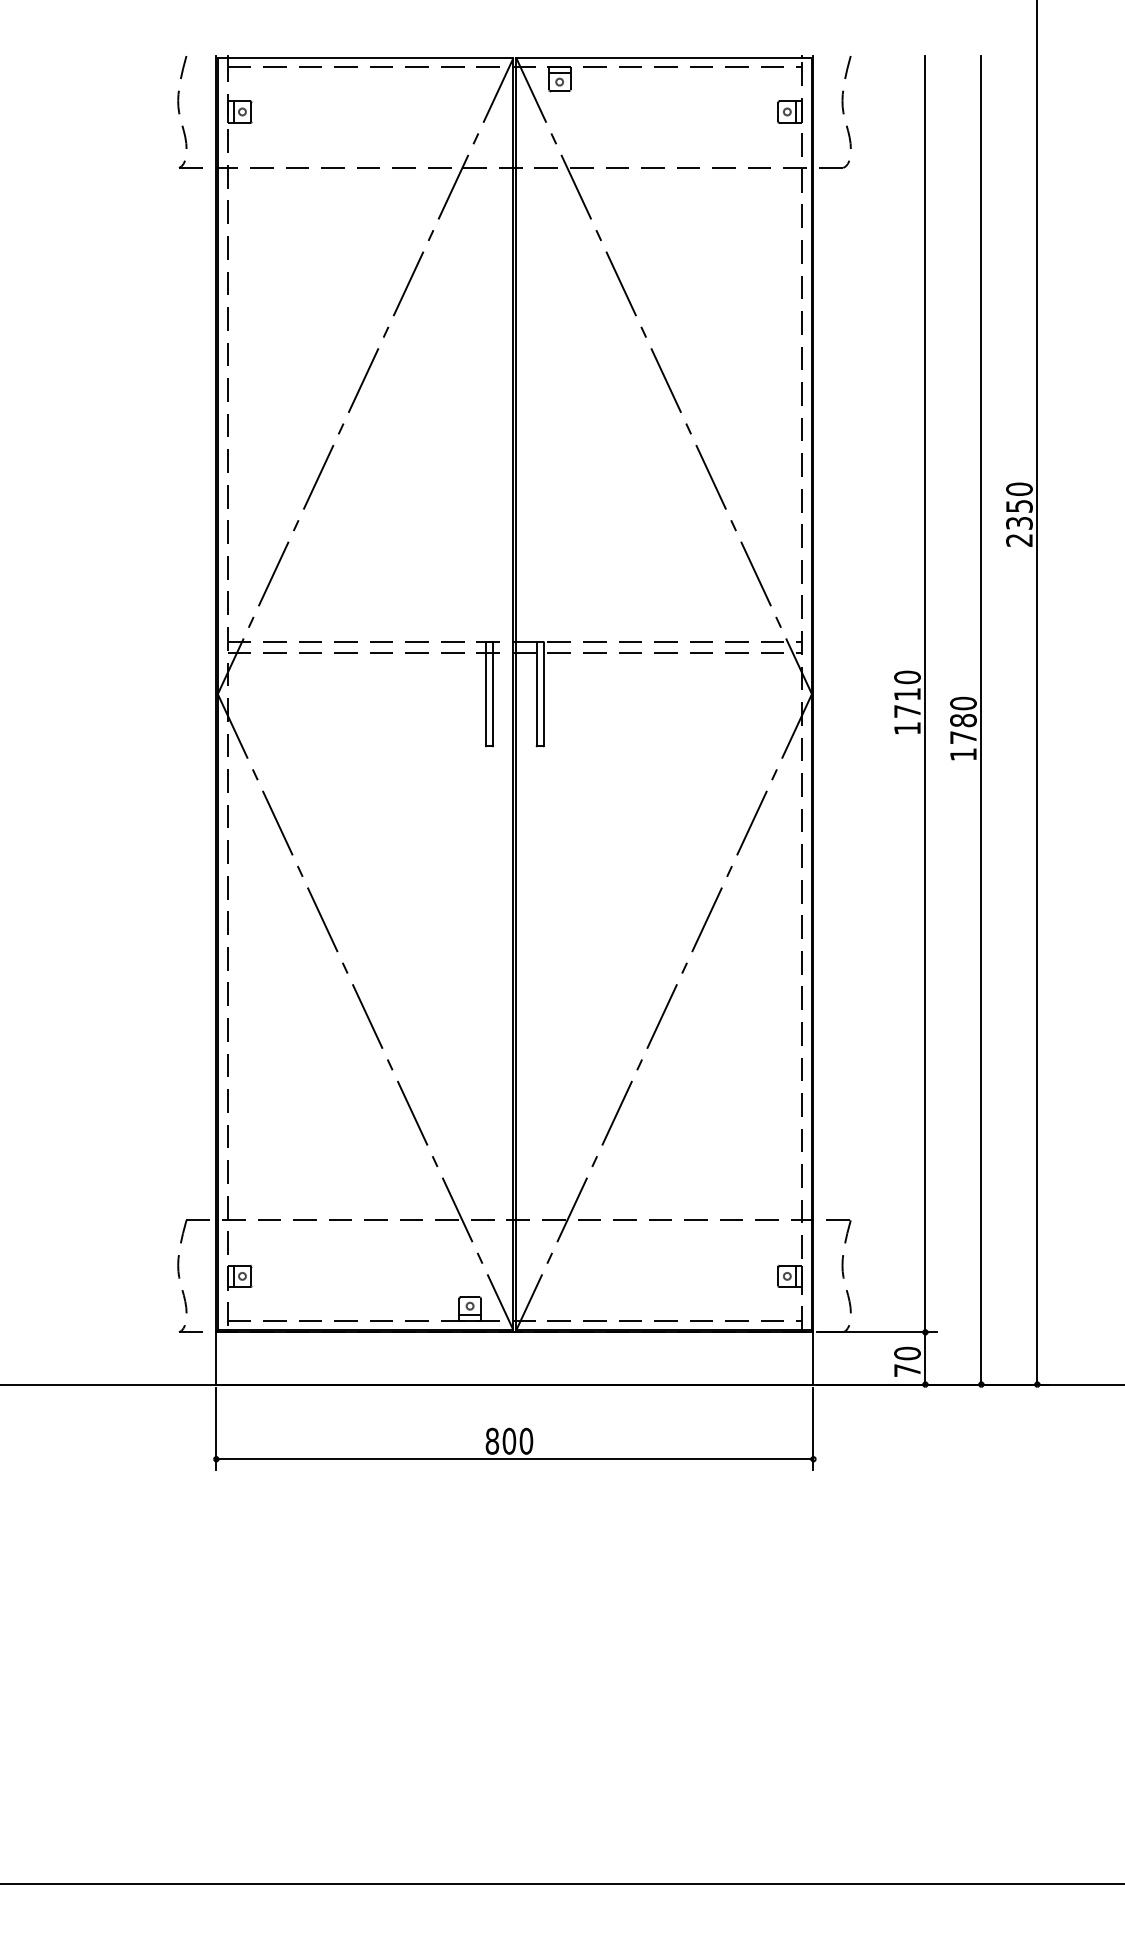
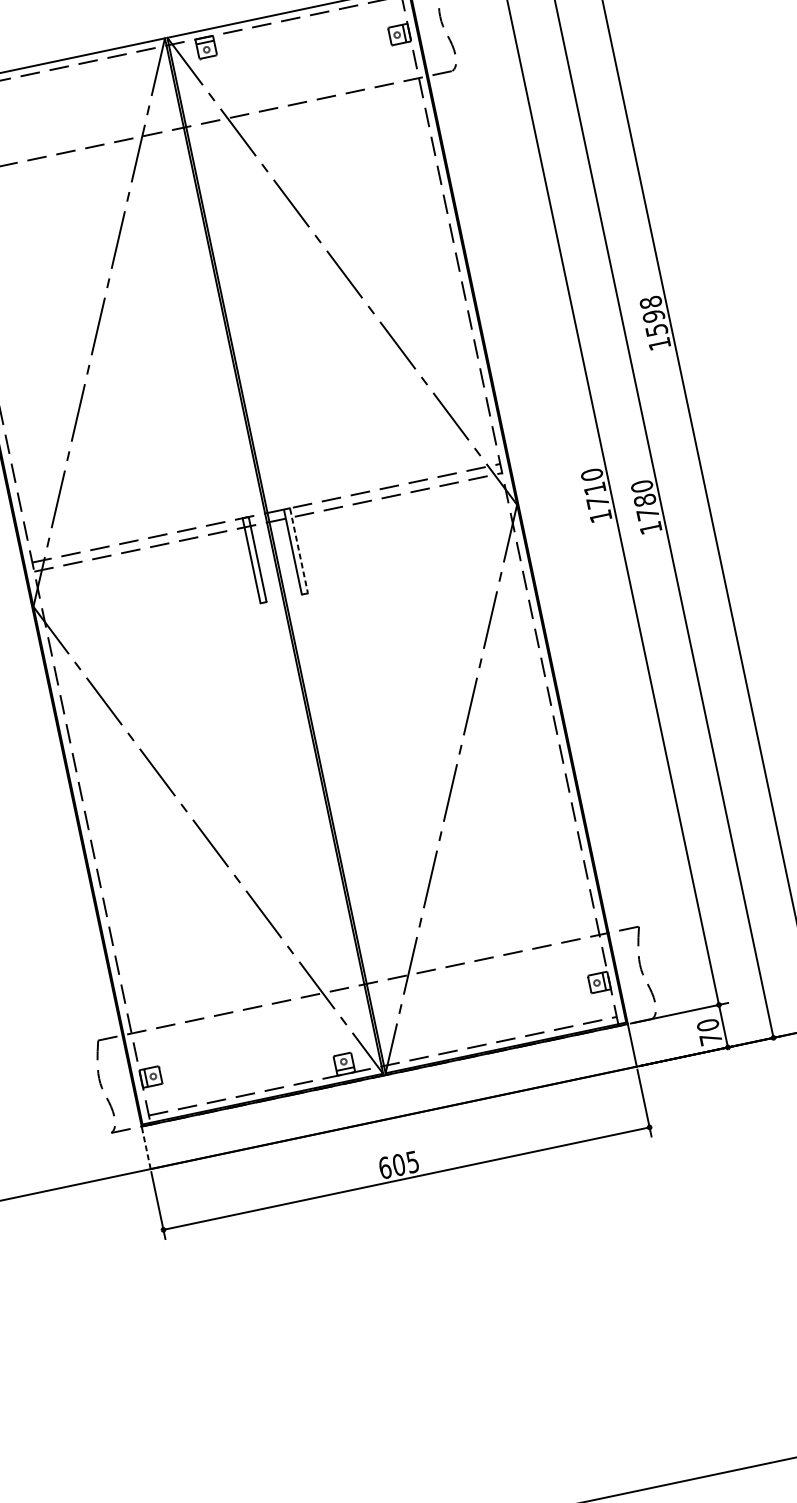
text: (1019, 514) -> (655, 322), 2350 -> 1598
line: (544, 694) -> (299, 550), solid -> dashed
line: (216, 1357) -> (146, 1147), solid -> dashed
text: (509, 1440) -> (398, 1164), 800 -> 605

